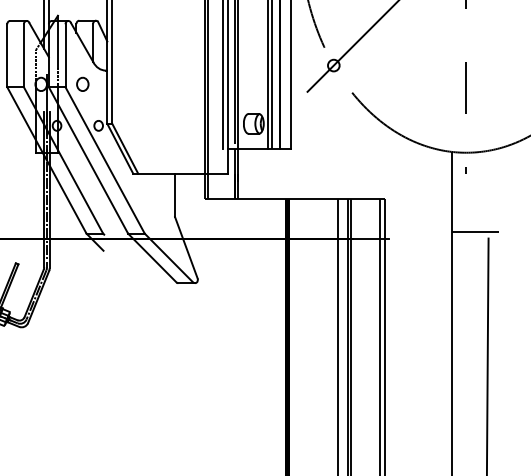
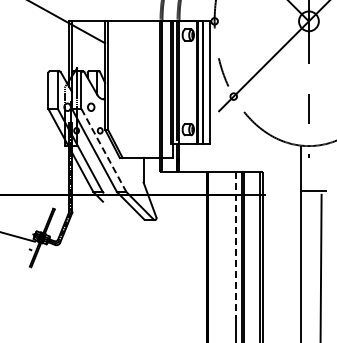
line: (106, 160) -> (104, 150), solid -> dashed
line: (338, 327) -> (236, 245), solid -> dashed

